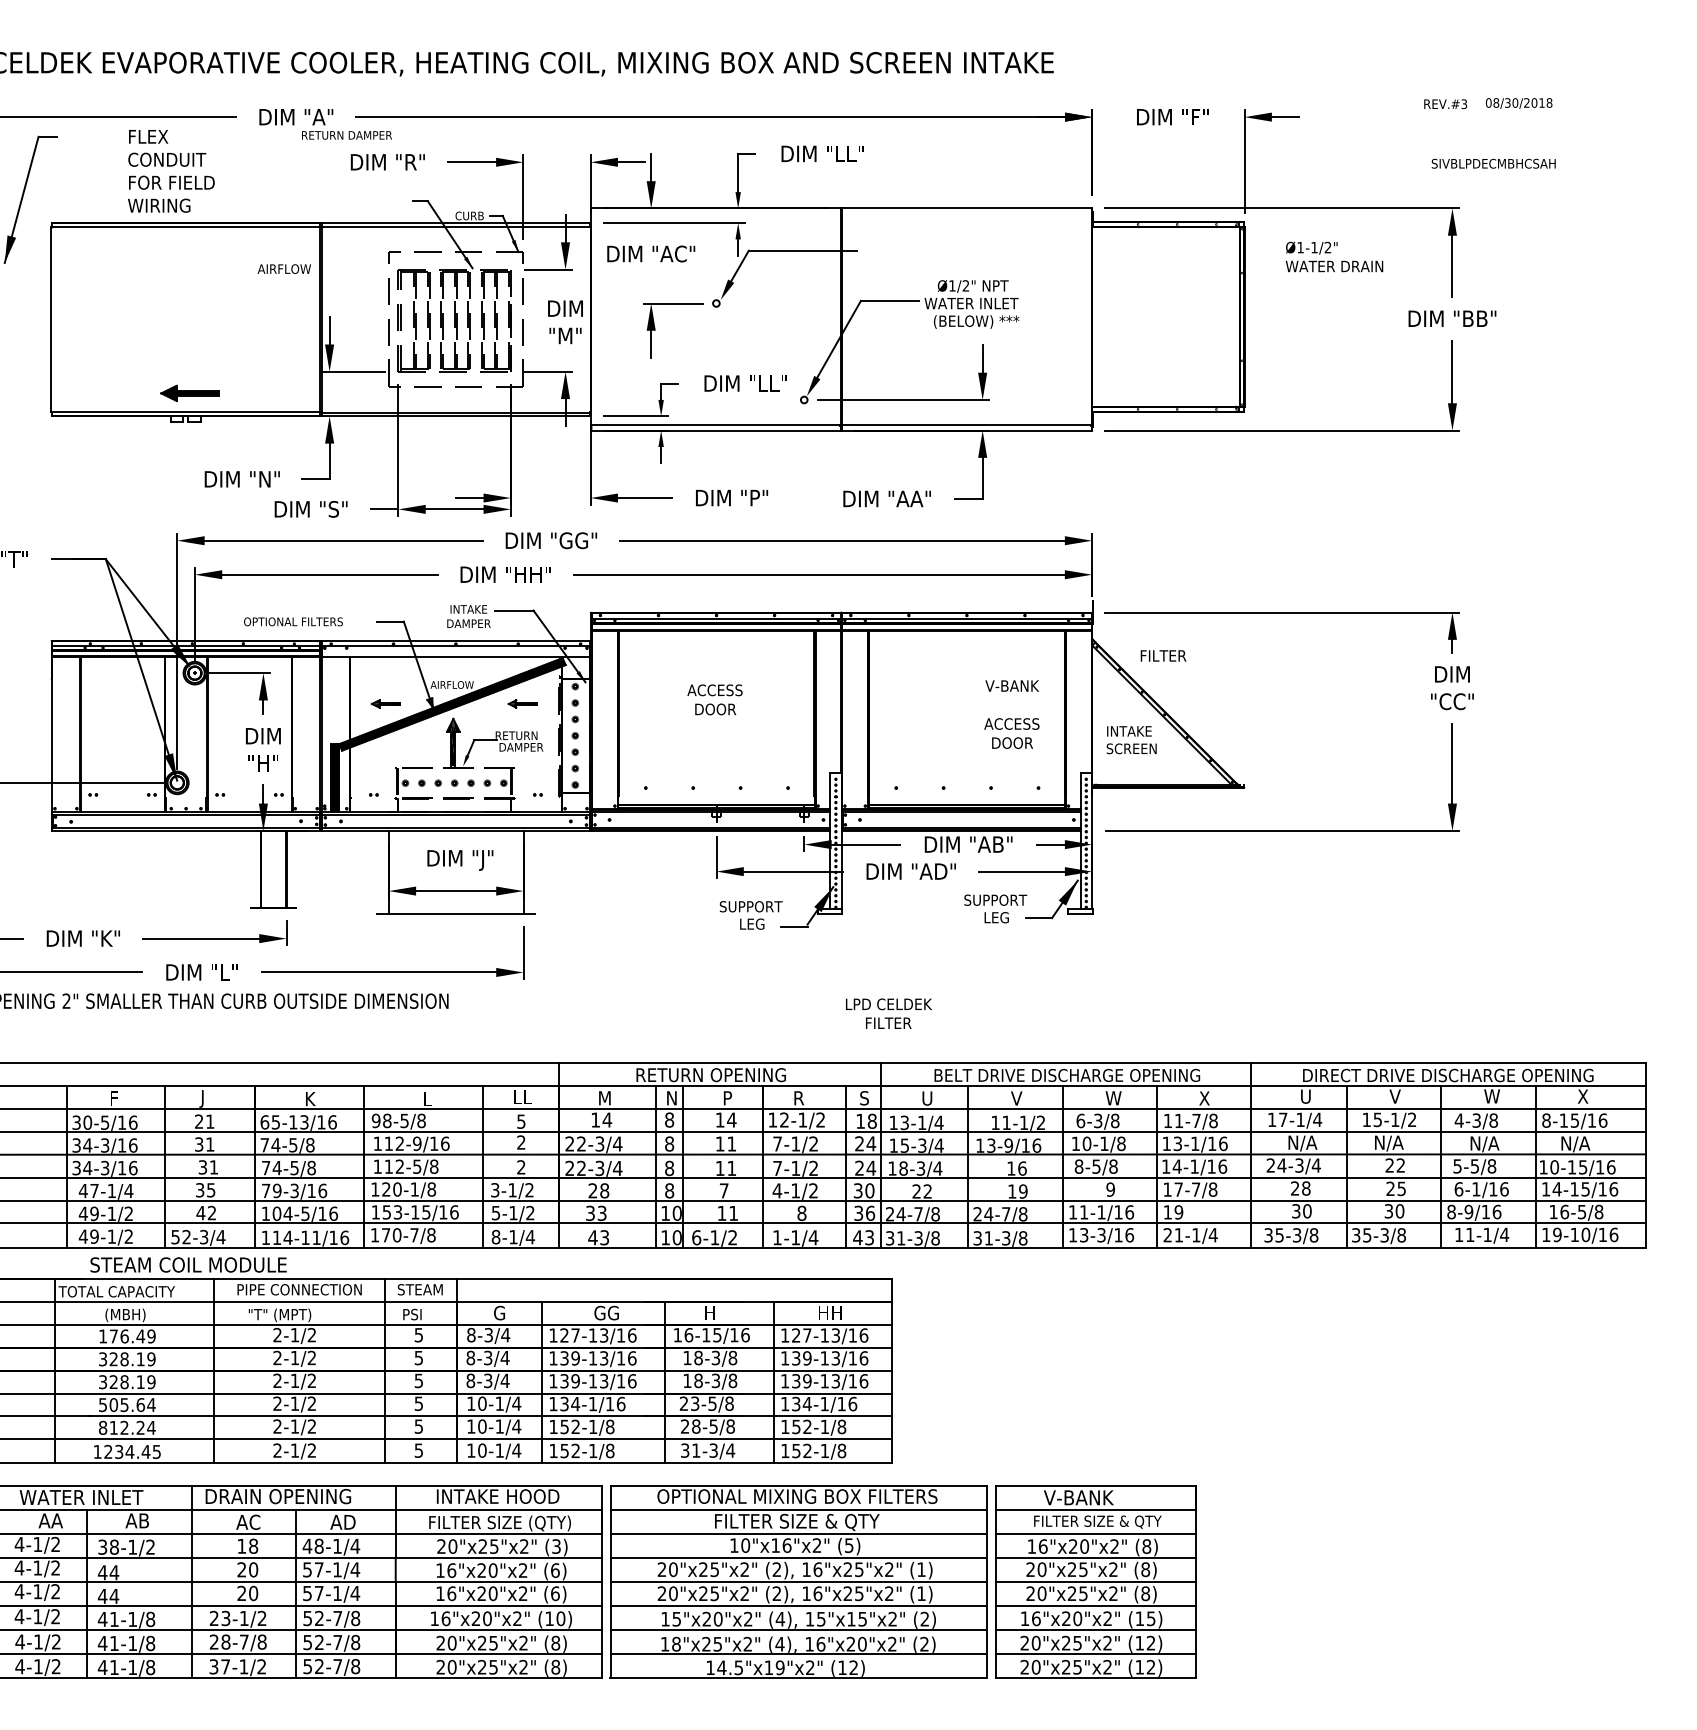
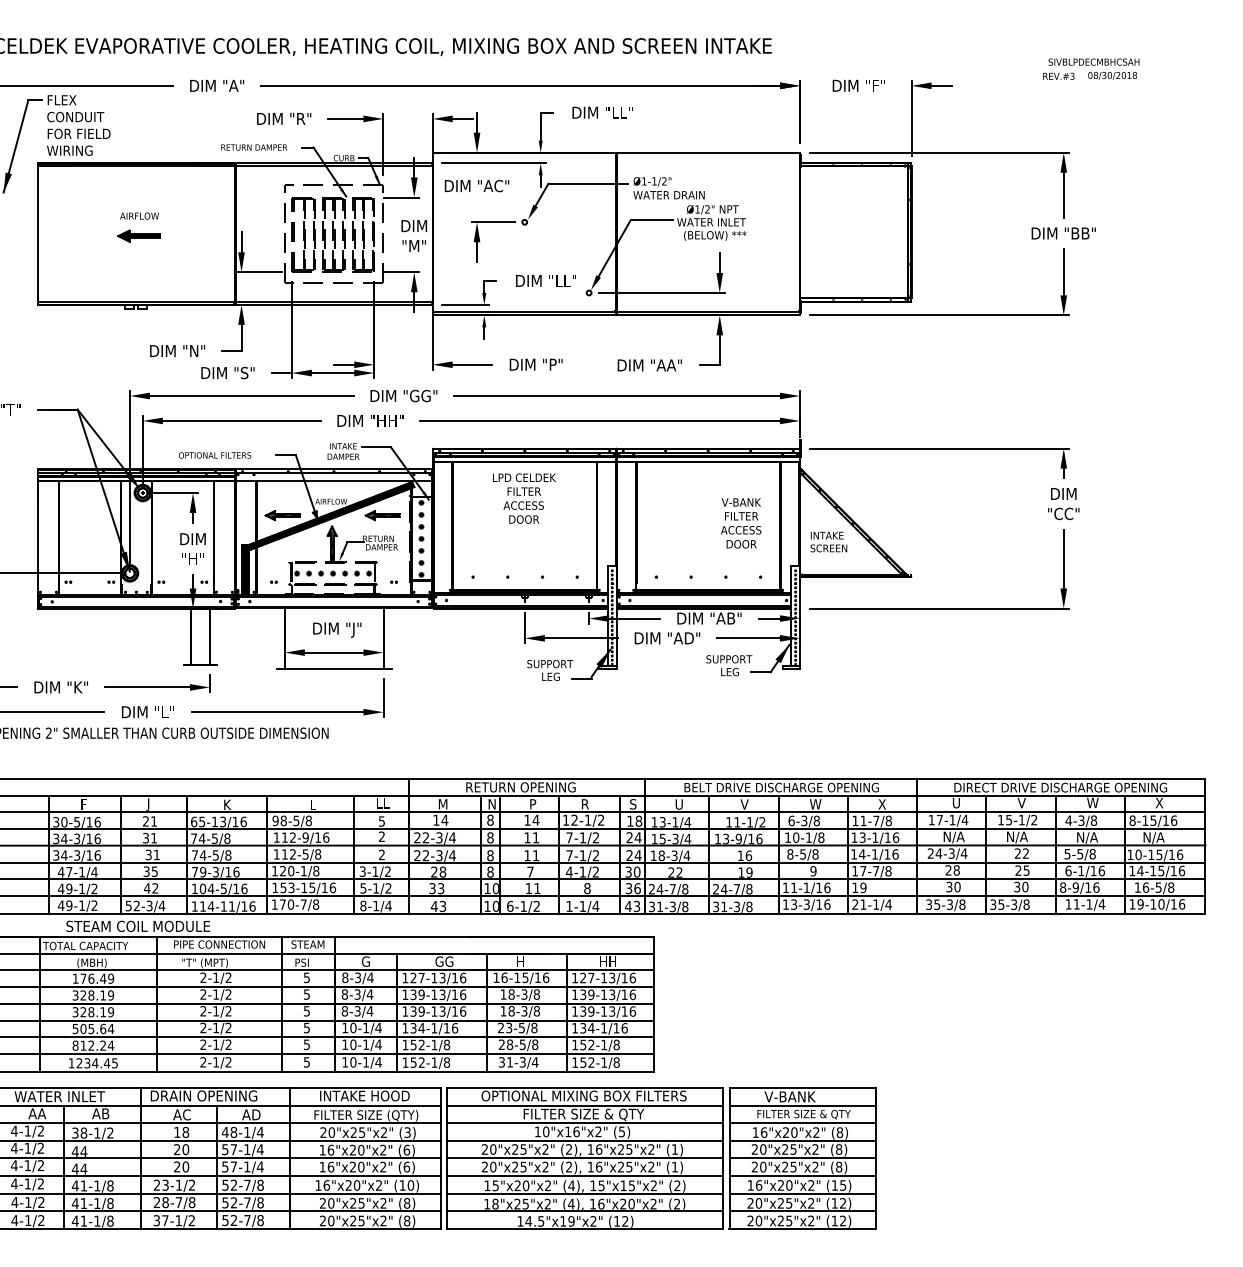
text: (346, 135) -> (253, 147), moved
text: (1493, 163) -> (1093, 61), moved
text: (171, 171) -> (78, 125), moved
text: (1334, 256) -> (669, 187), moved
text: (283, 268) -> (138, 215), moved
part: (189, 392) -> (138, 235), moved
text: (1163, 655) -> (741, 515), moved
part: (385, 703) -> (282, 515), size x1.67
part: (522, 703) -> (382, 515), size x1.67
text: (888, 1013) -> (524, 484), moved

